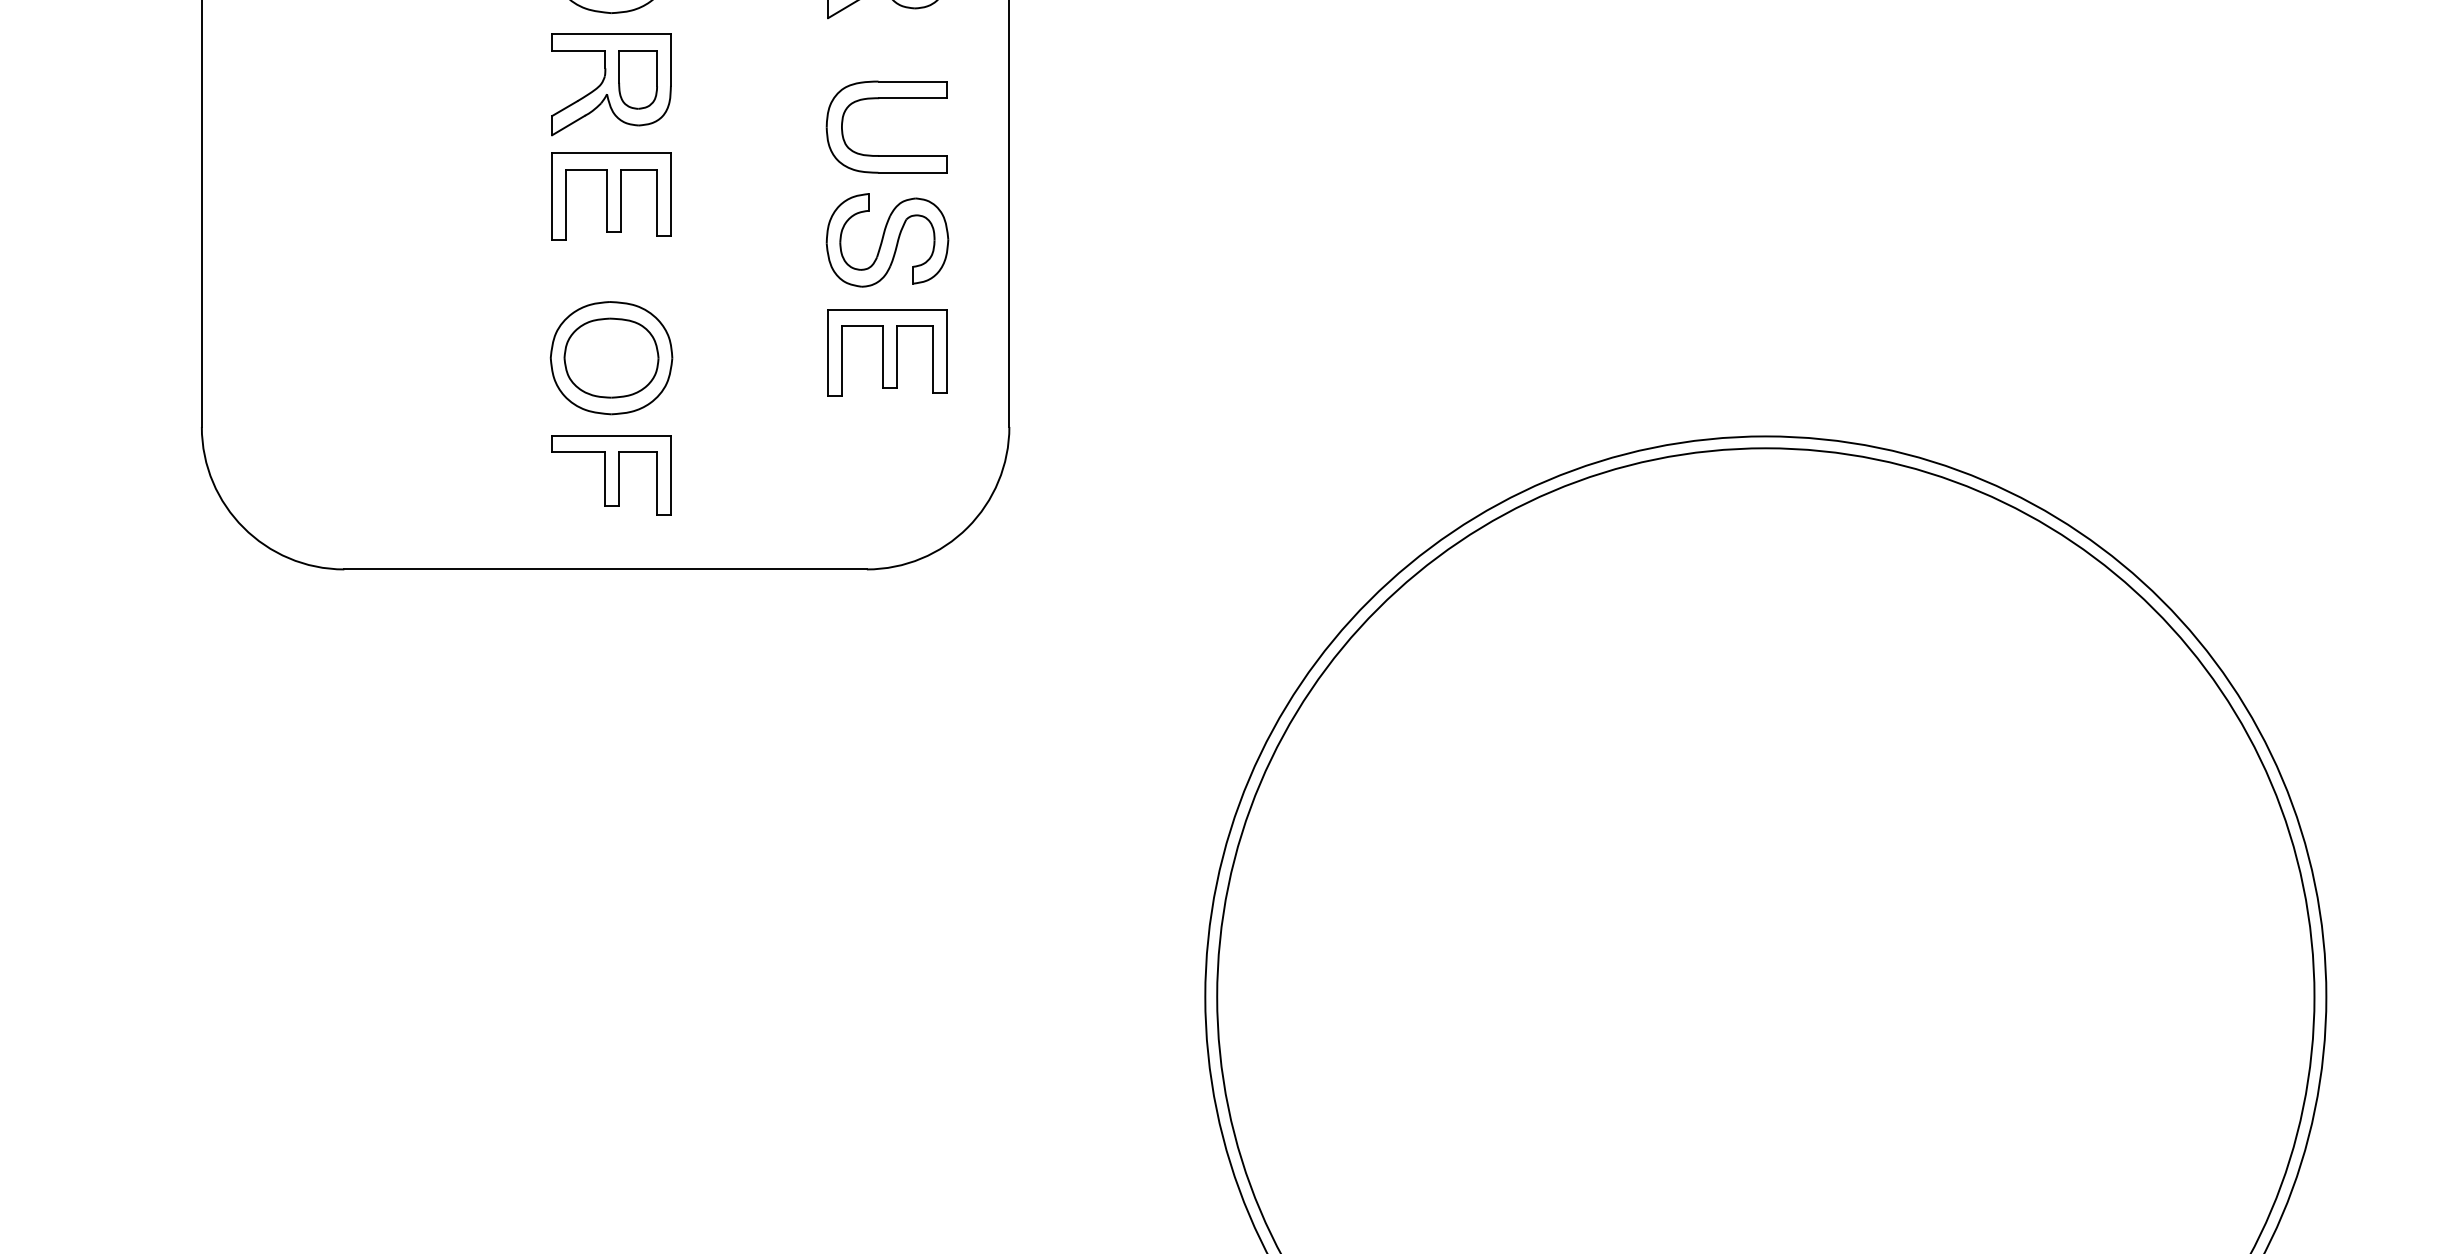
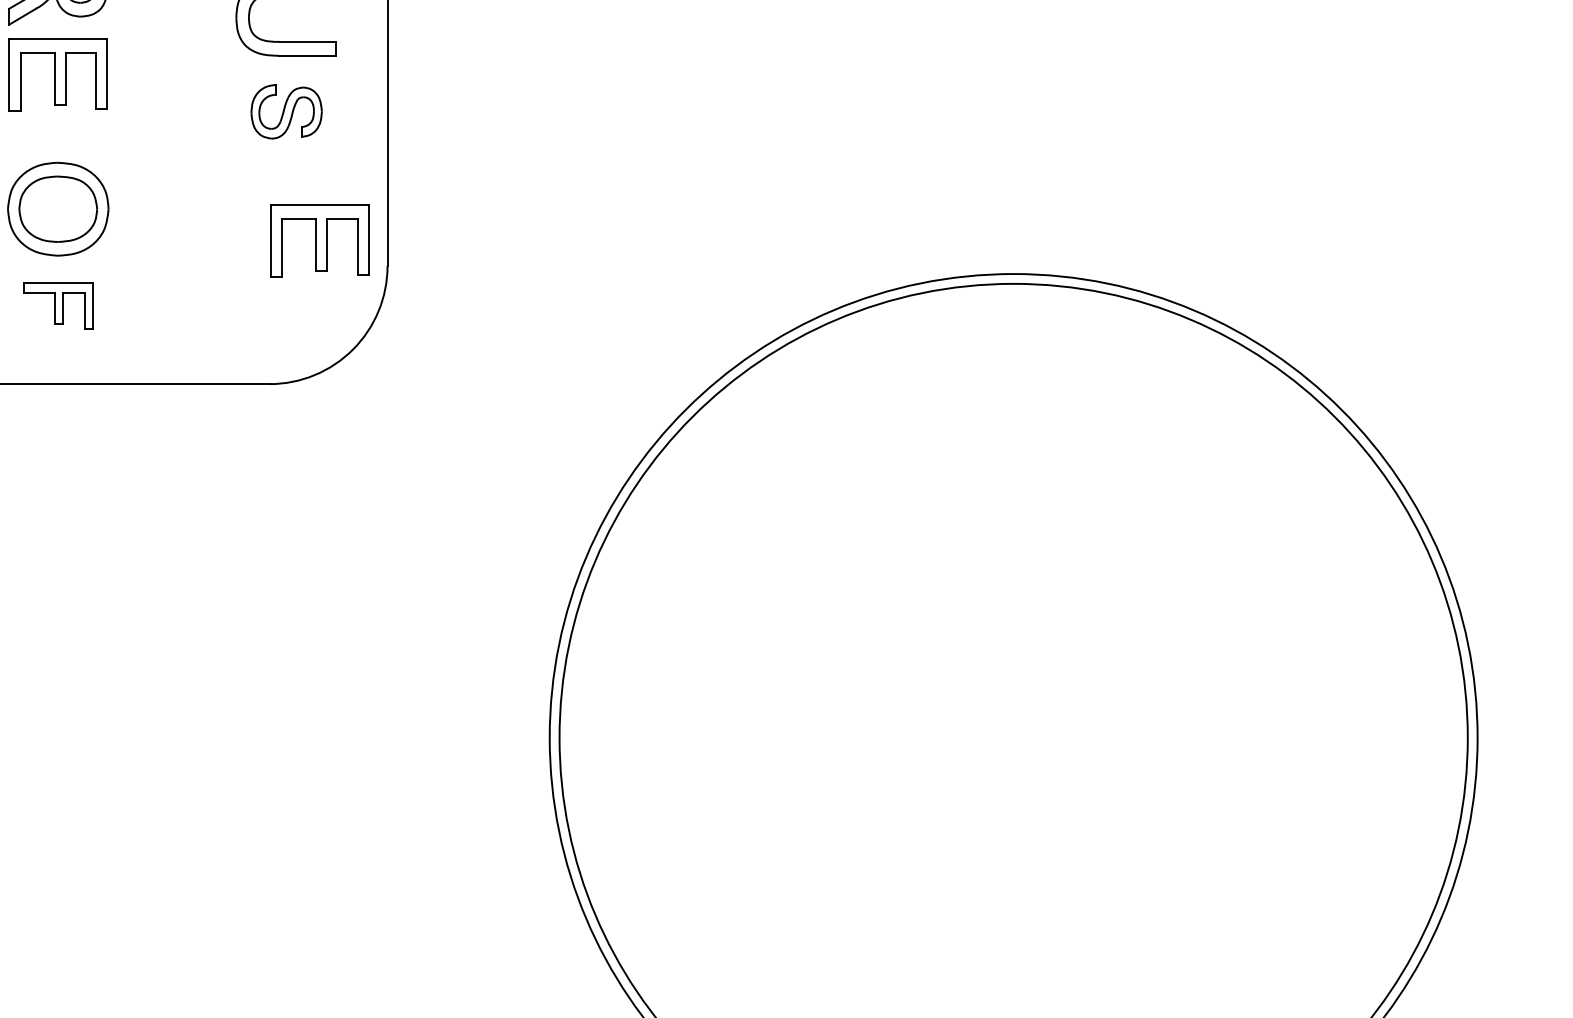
part: (887, 240) -> (286, 111), size x0.7
part: (887, 352) -> (319, 240), moved
part: (611, 475) -> (58, 306), size x0.7

